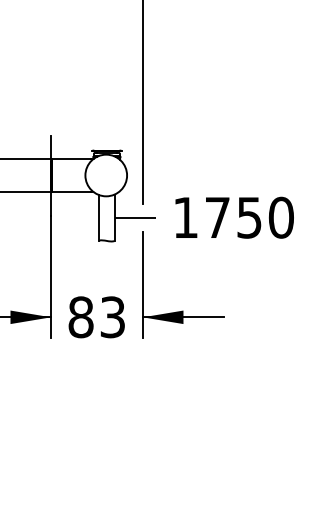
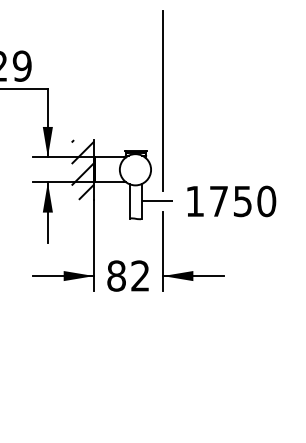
hatch: (35, 175) -> (82, 169), added
text: (112, 316) -> (140, 275), 83 -> 82

